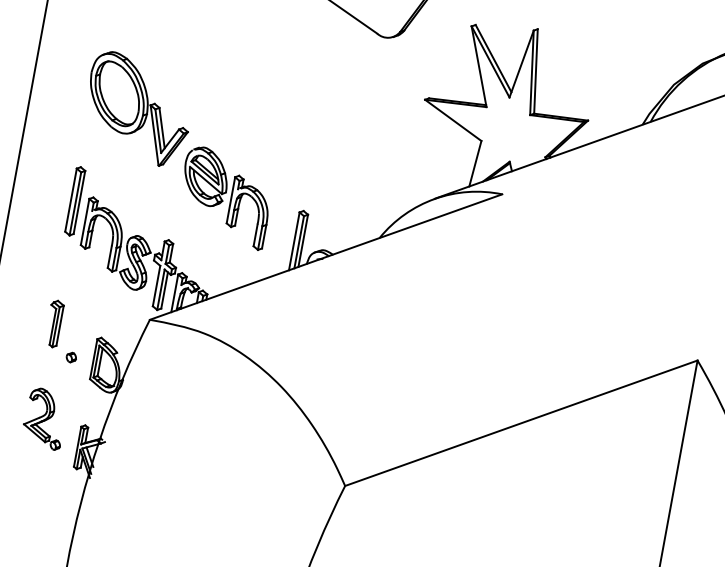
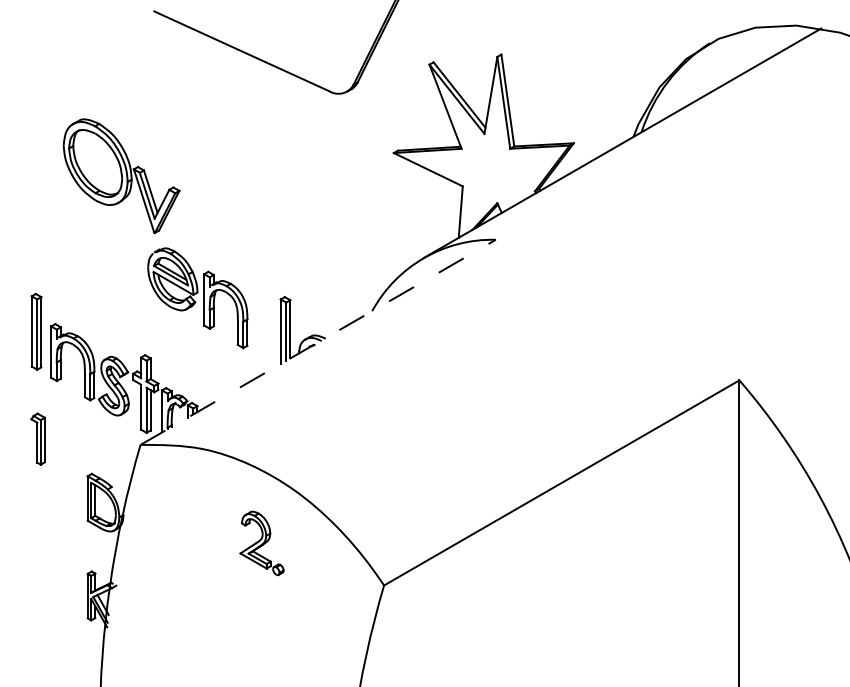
part: (138, 109) -> (121, 176), moved
line: (326, 257) -> (318, 342), solid -> dashed
part: (53, 323) -> (37, 438), moved
part: (71, 356) -> (63, 500), removed
part: (44, 418) -> (261, 543), moved

